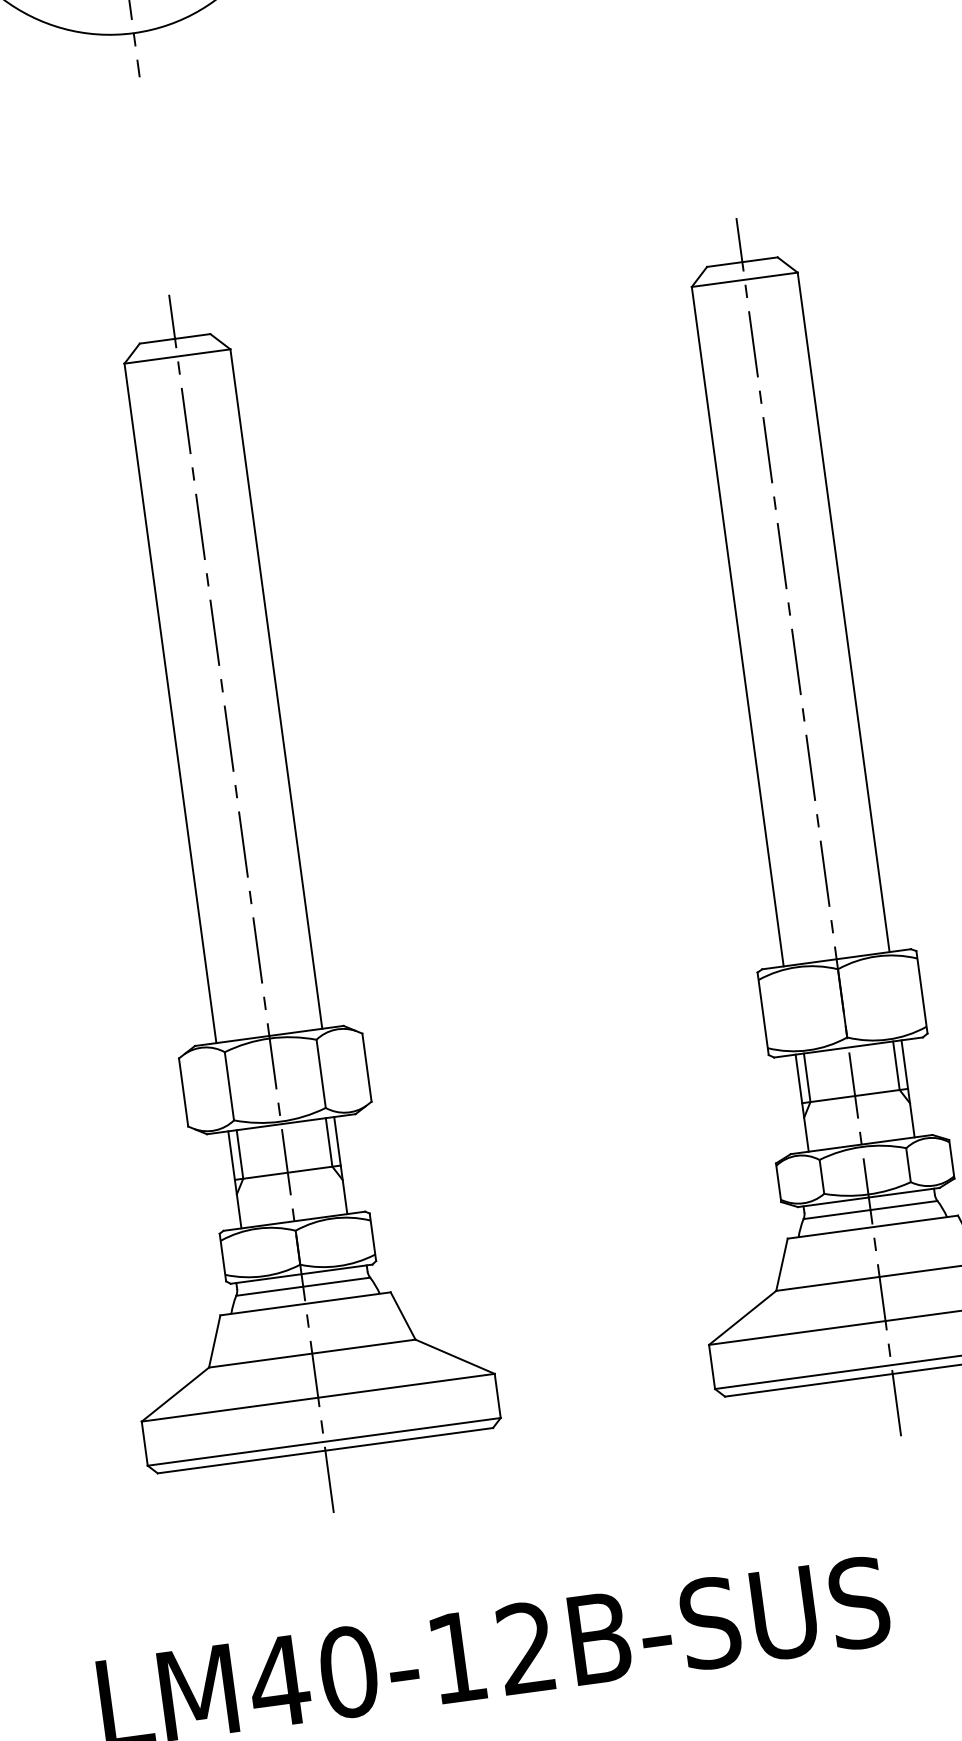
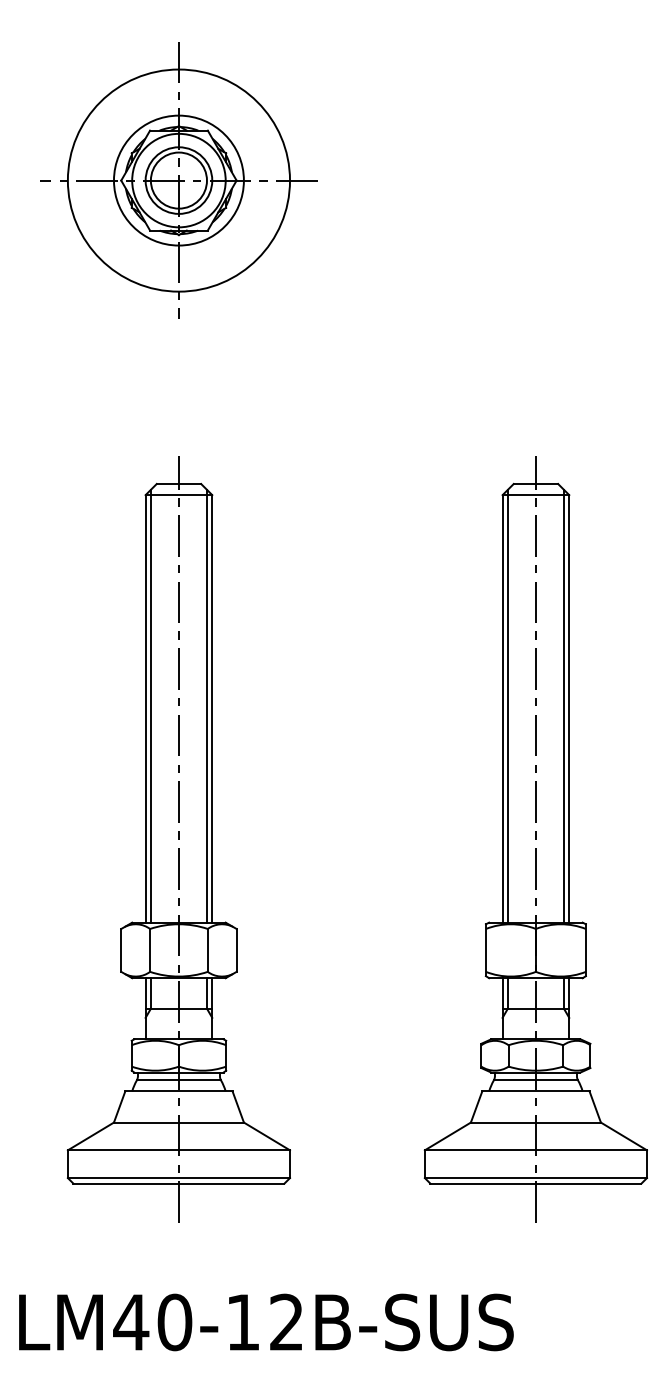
line: (833, 608) -> (563, 705), added
line: (744, 620) -> (507, 705), added
line: (268, 684) -> (207, 705), added
line: (177, 696) -> (150, 705), added

